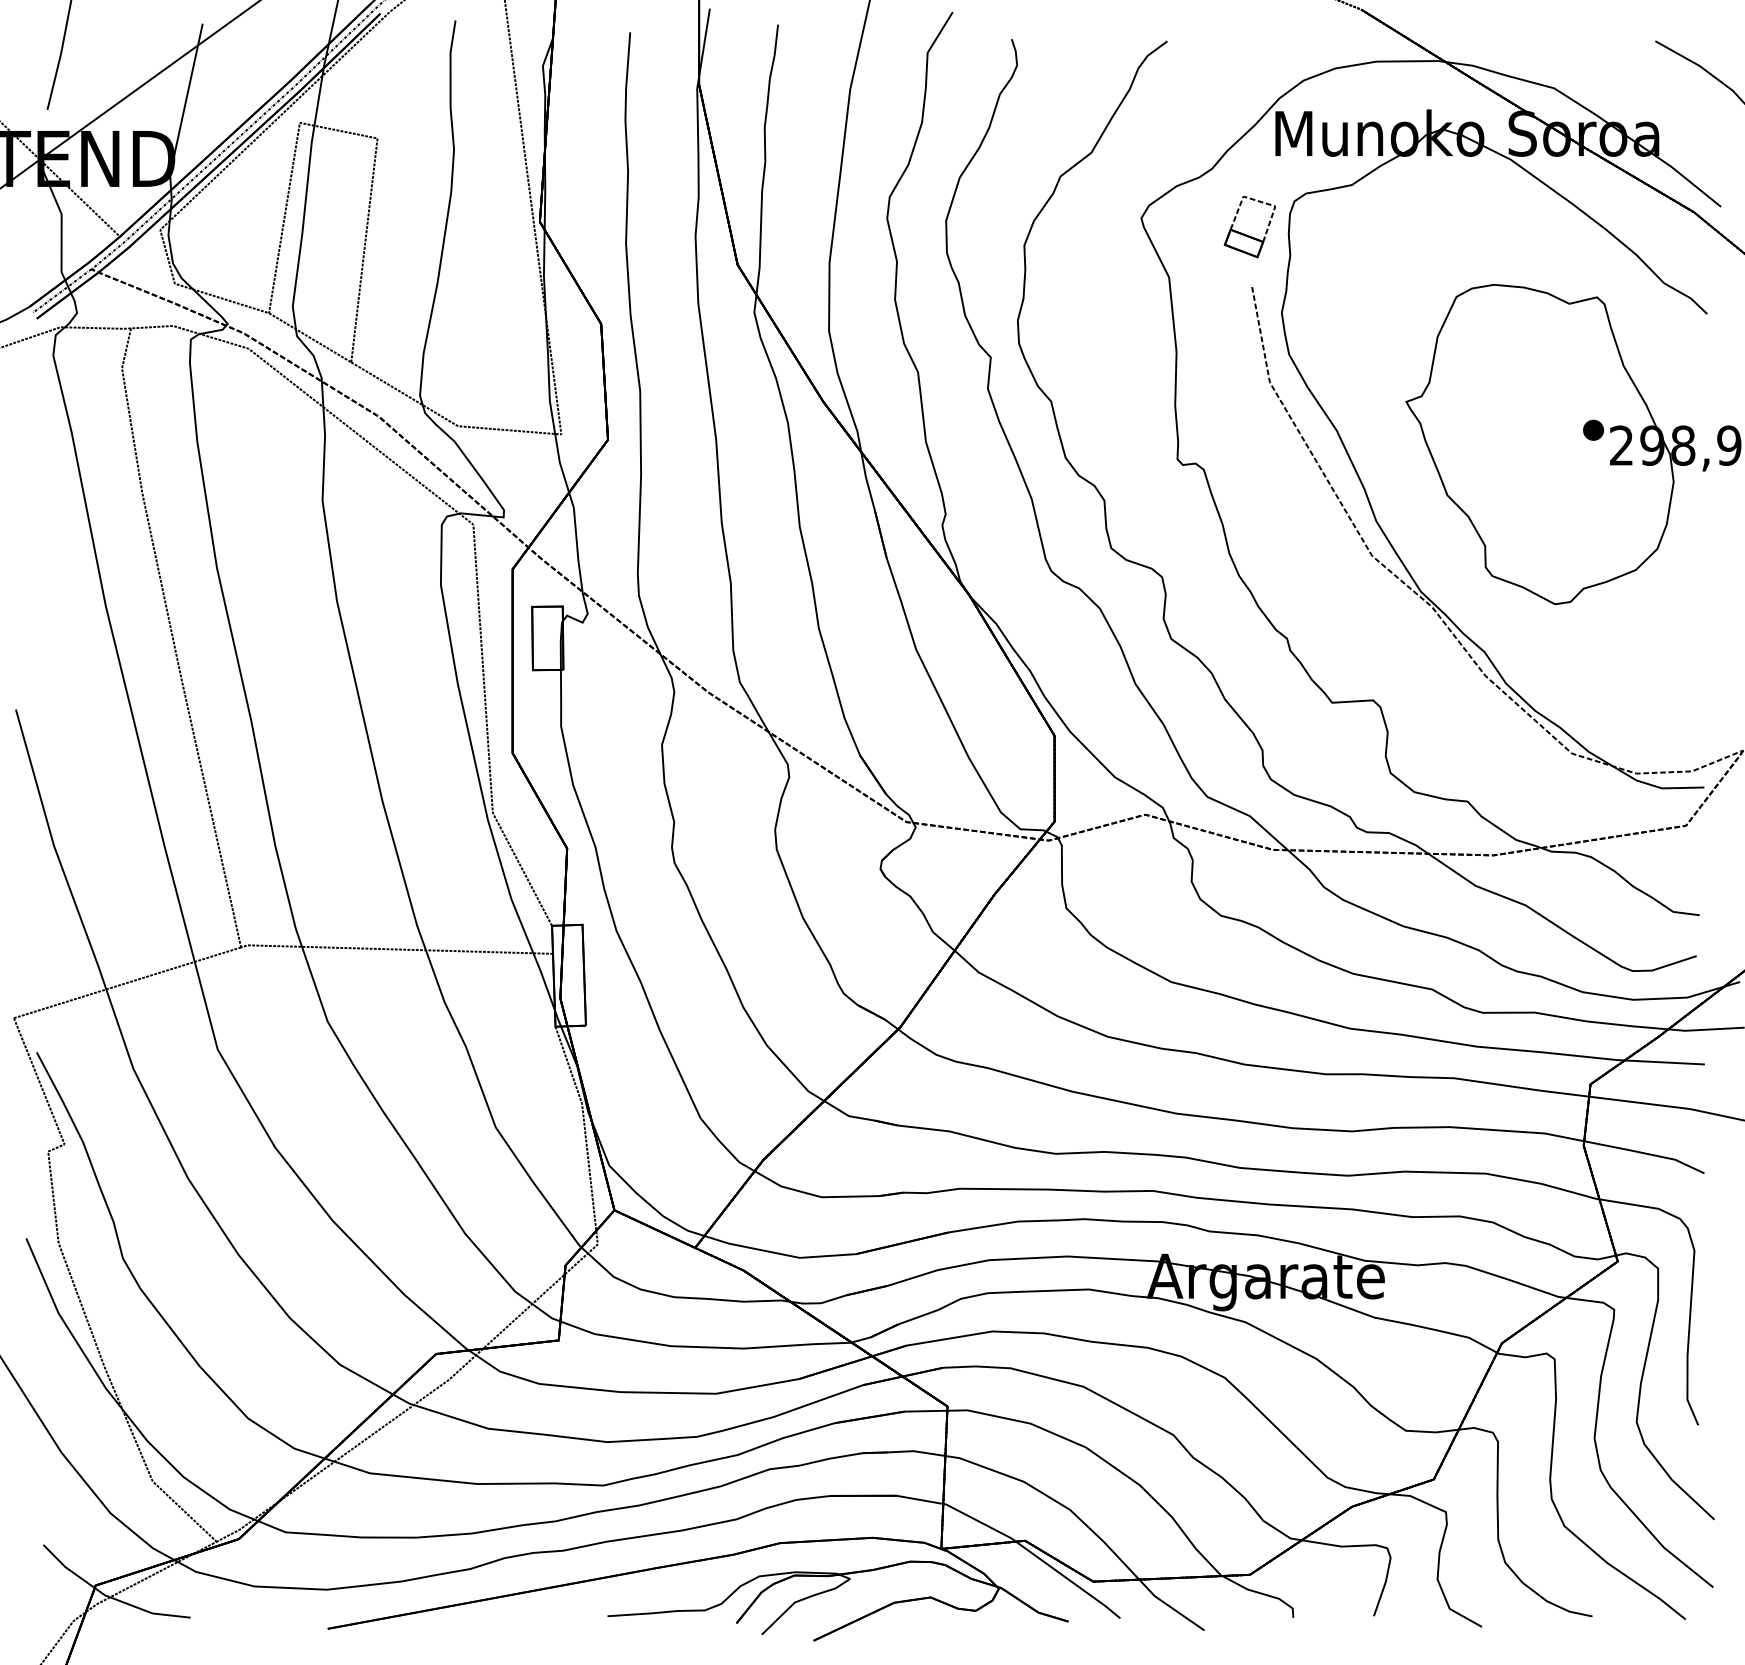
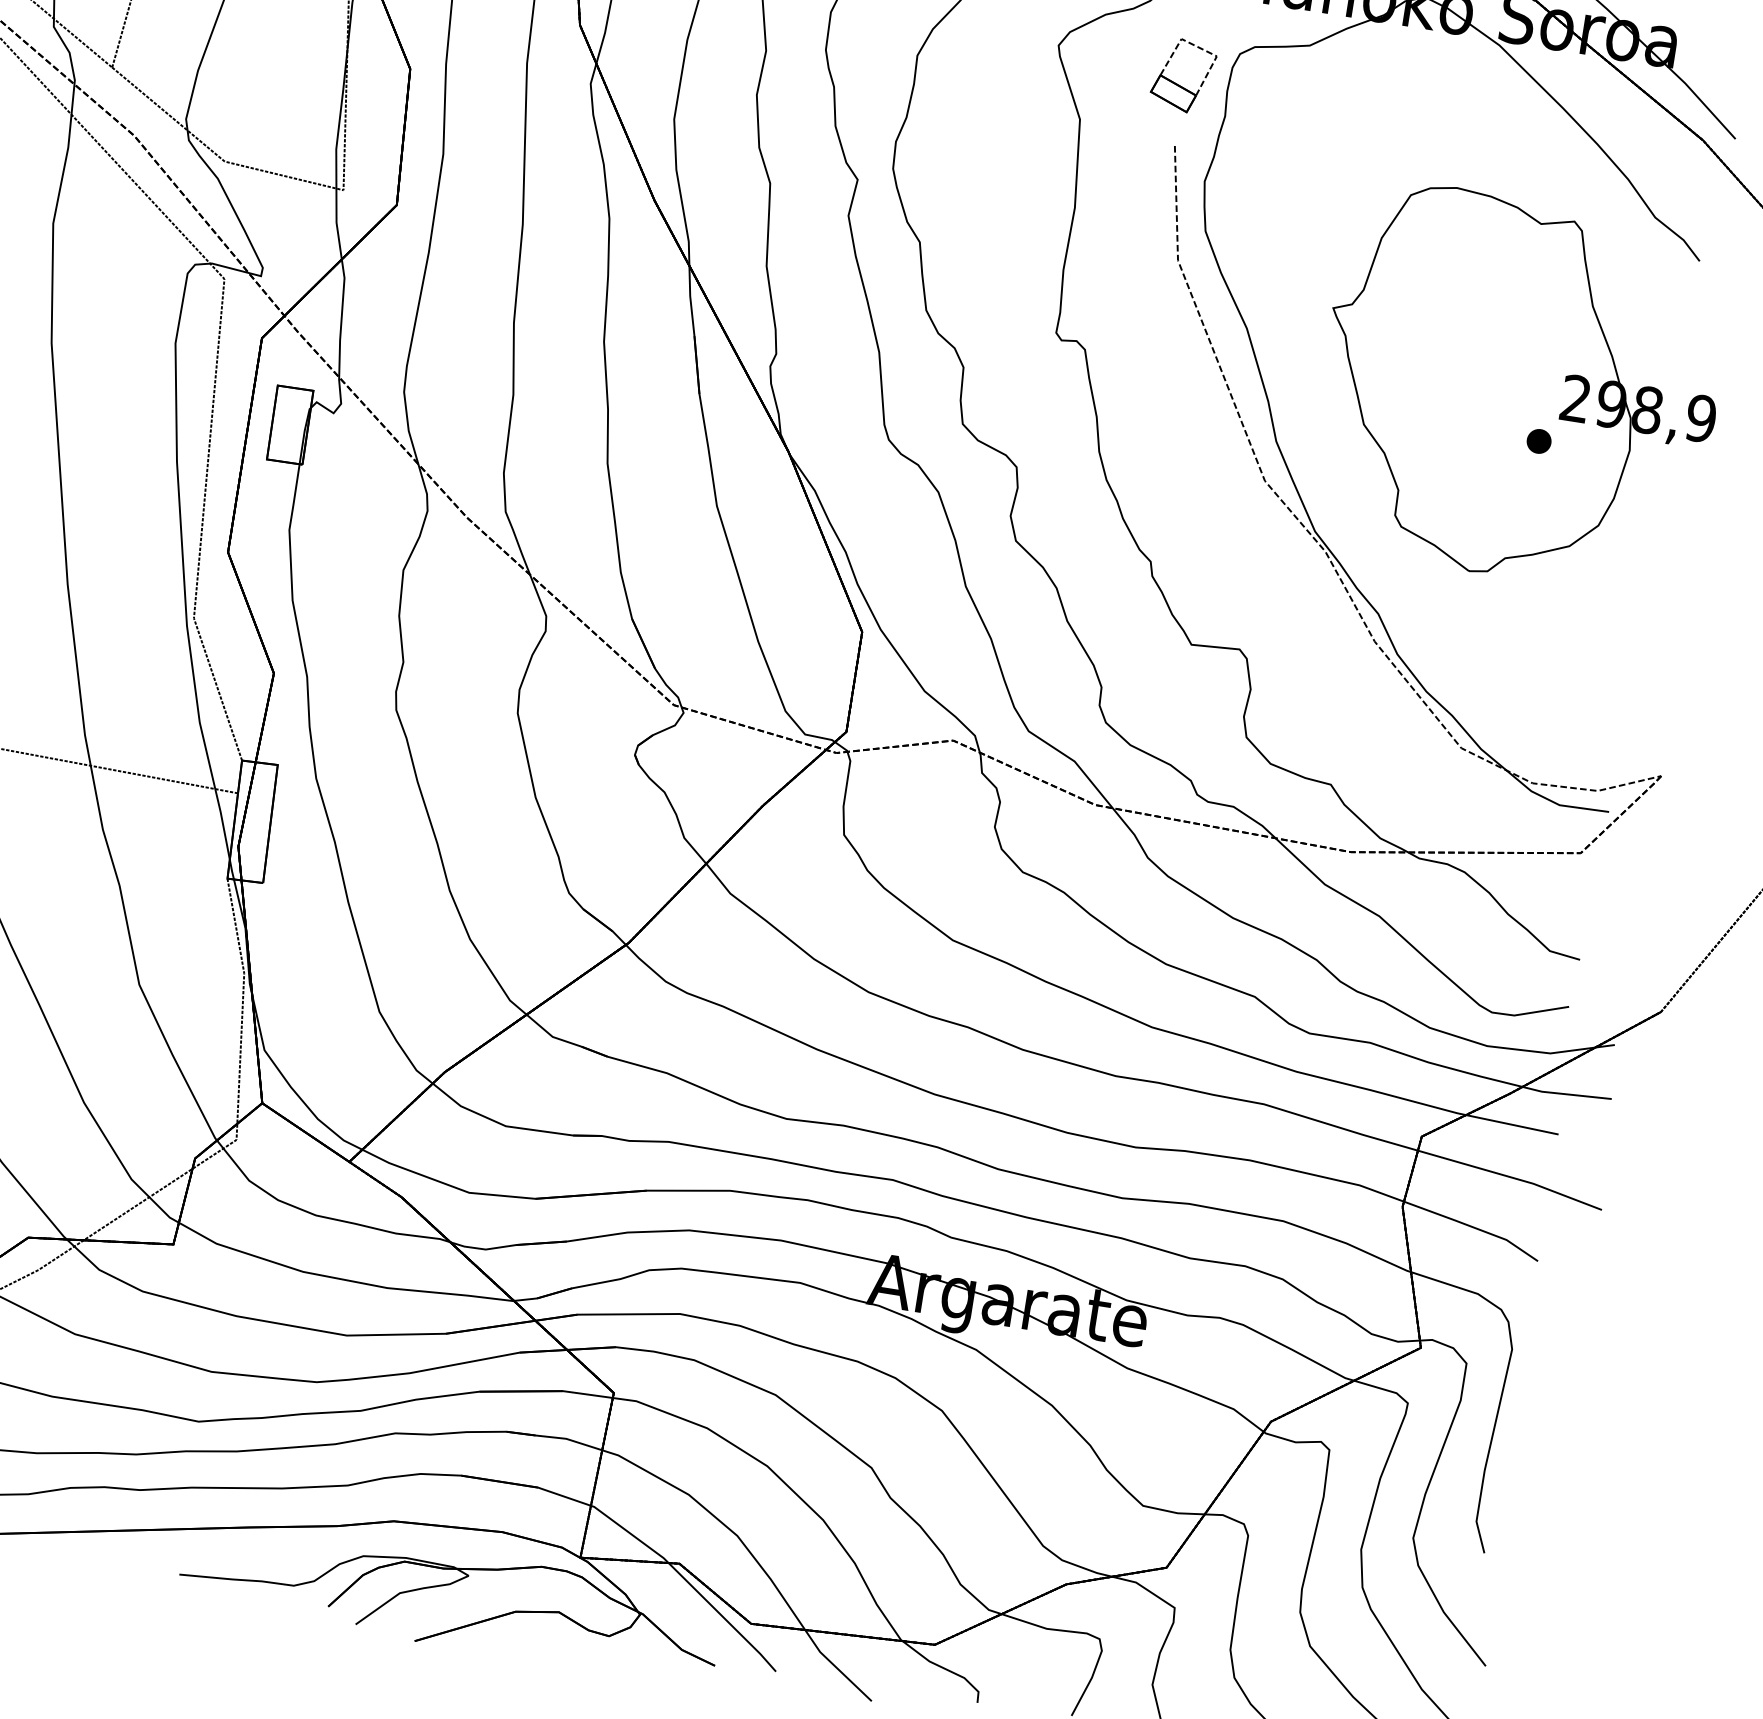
part: (1593, 429) -> (1539, 440), moved

